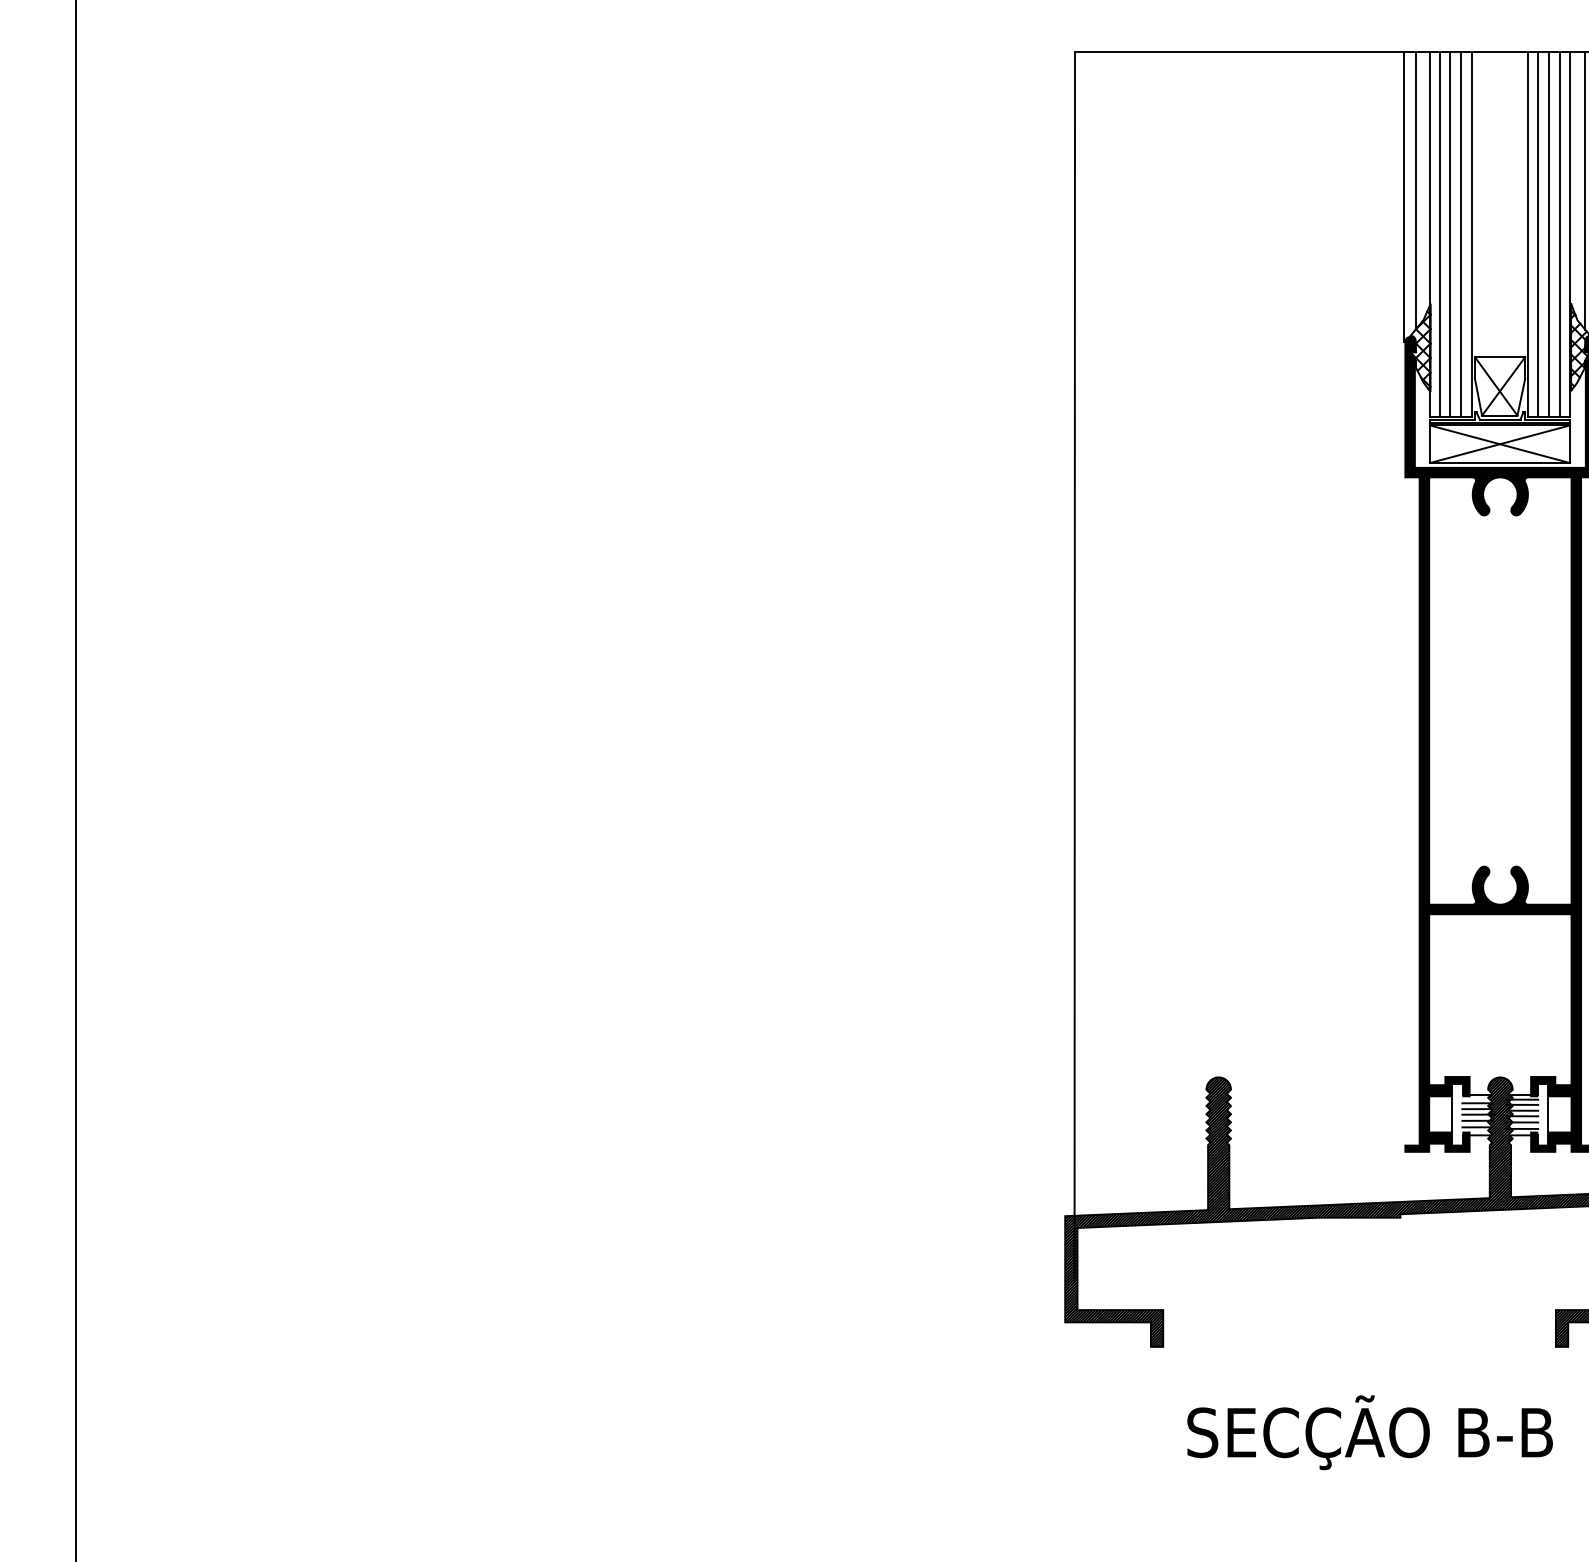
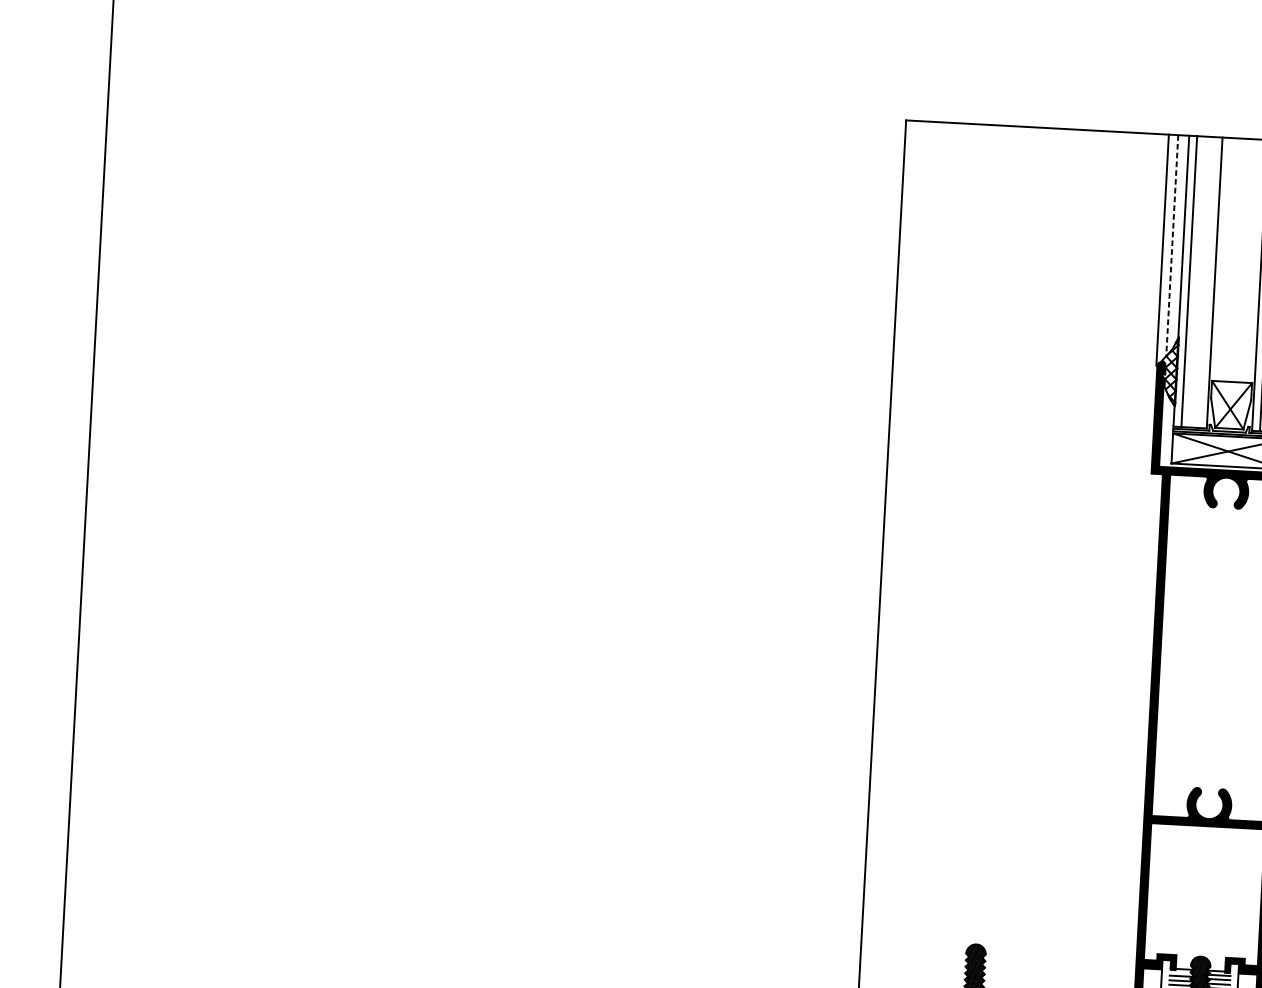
line: (1416, 191) -> (1172, 246), solid -> dashed
line: (1450, 234) -> (1197, 282), removed
line: (1461, 234) -> (1206, 282), removed

